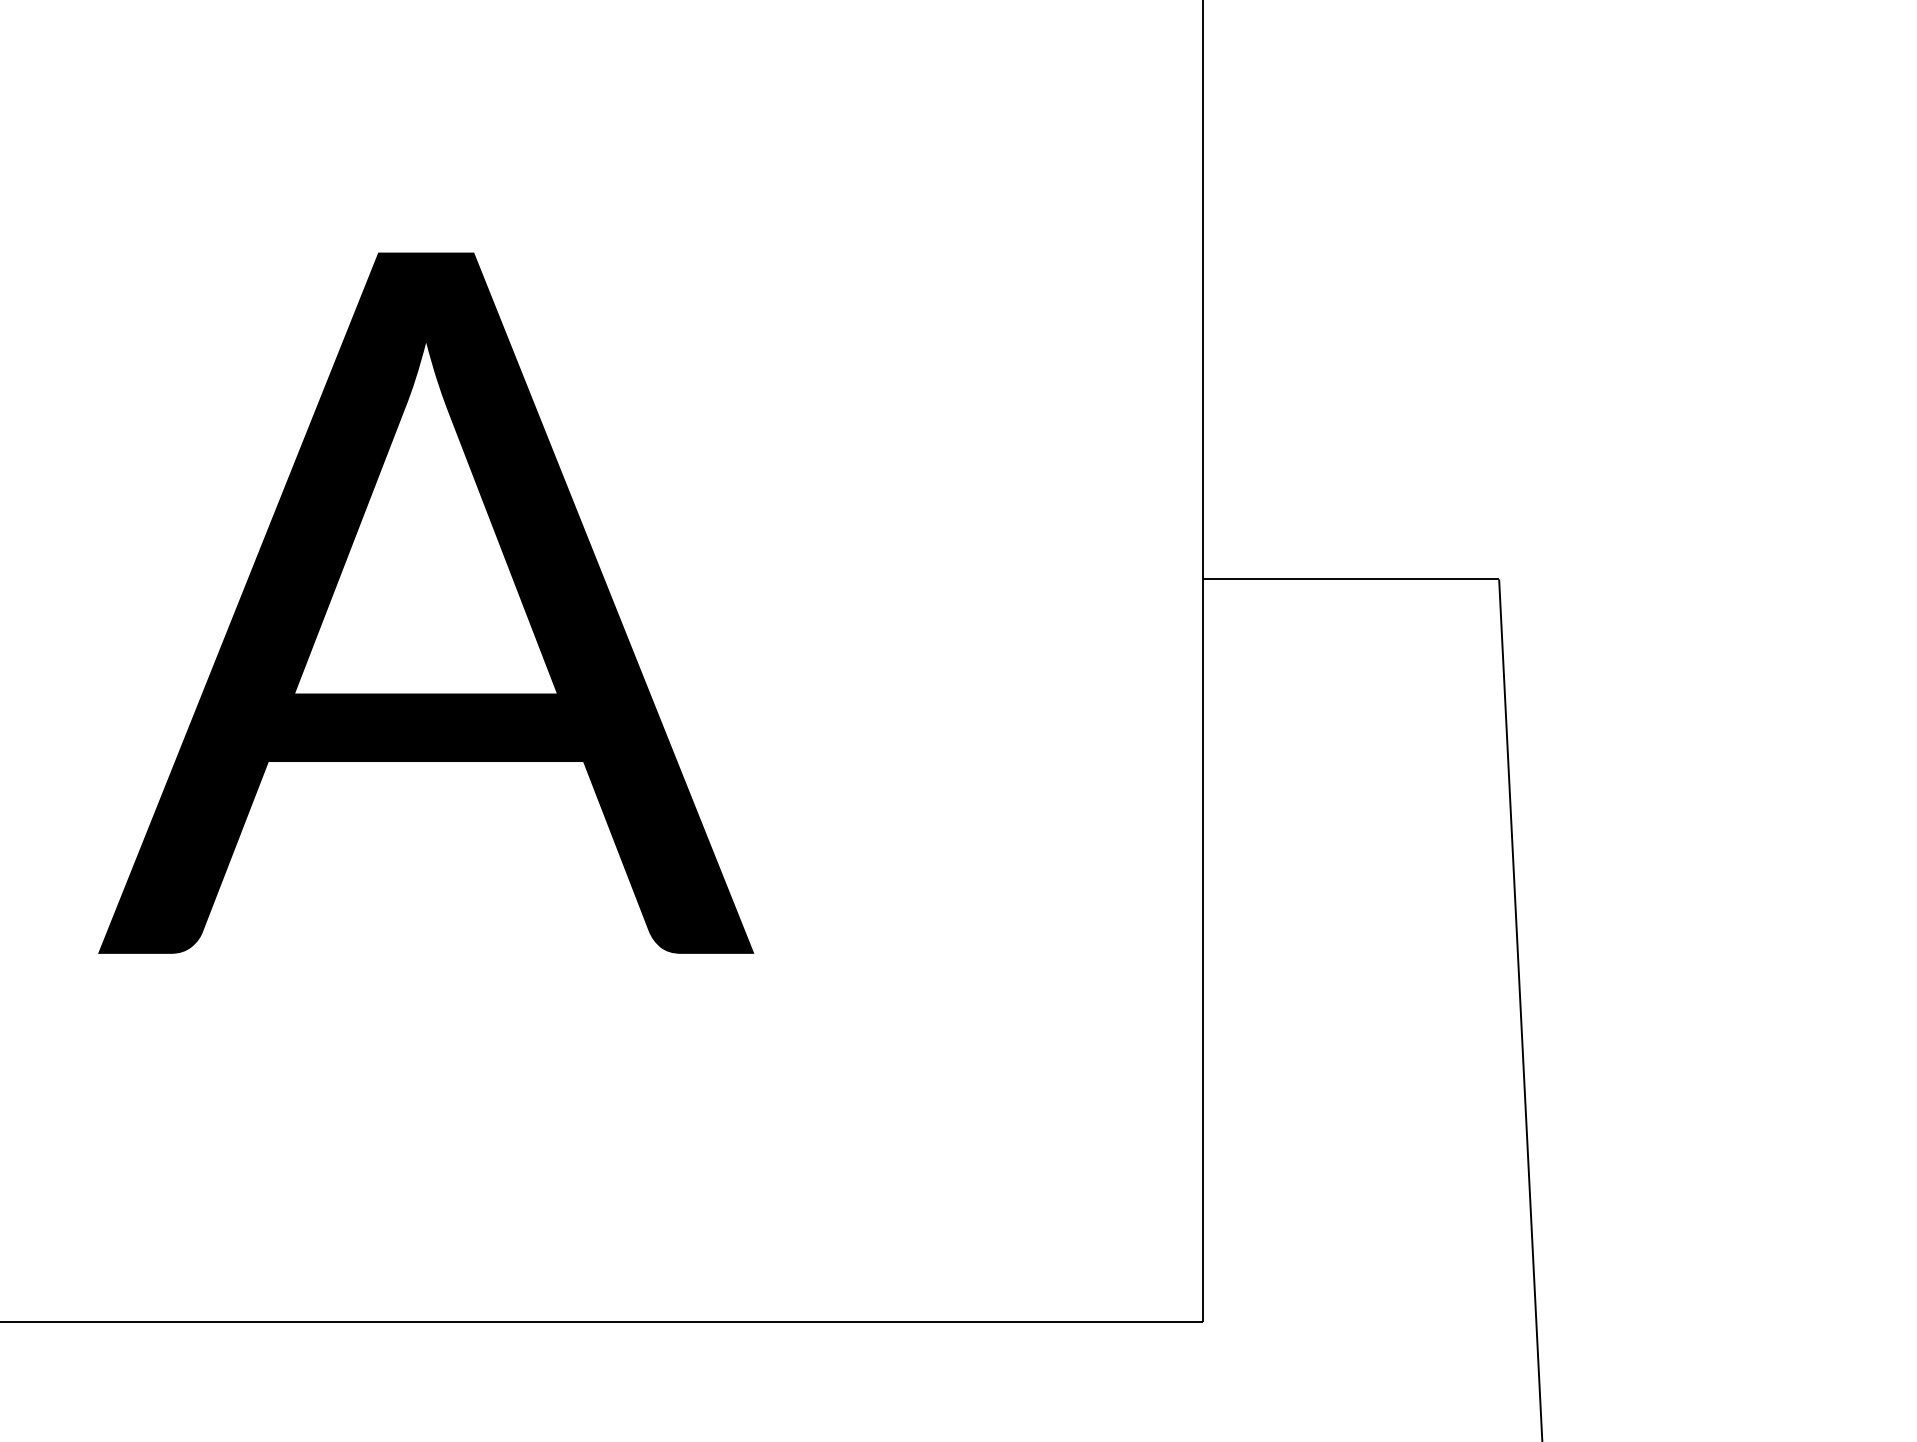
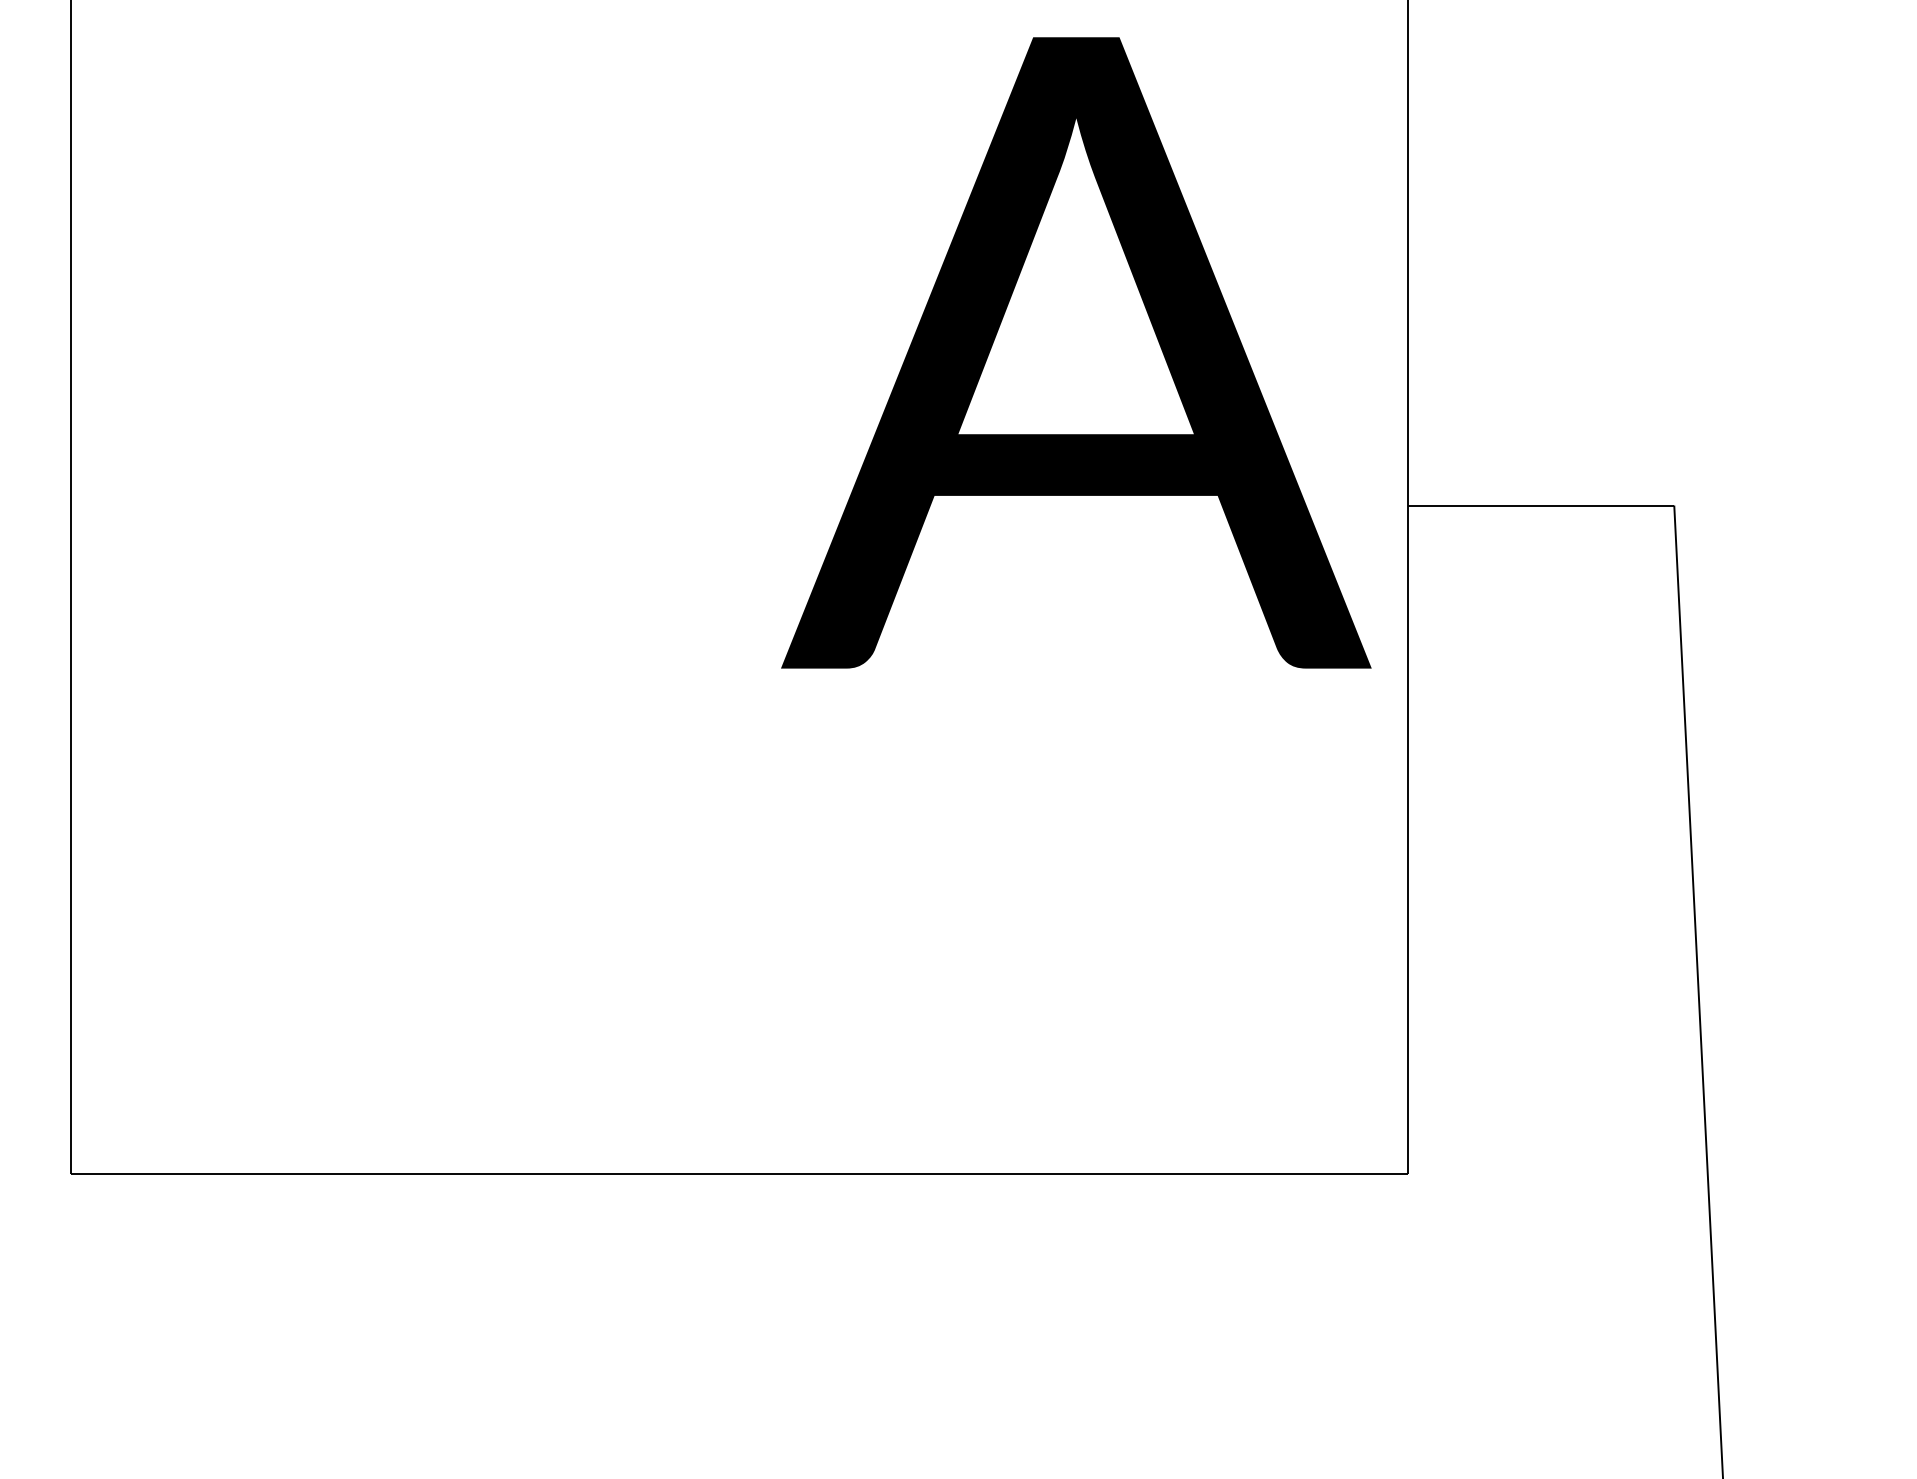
text: (426, 602) -> (1076, 352), moved

